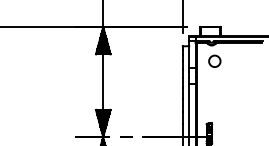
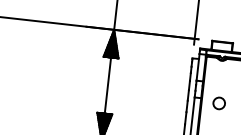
circle: (214, 60) -> (218, 102), moved

